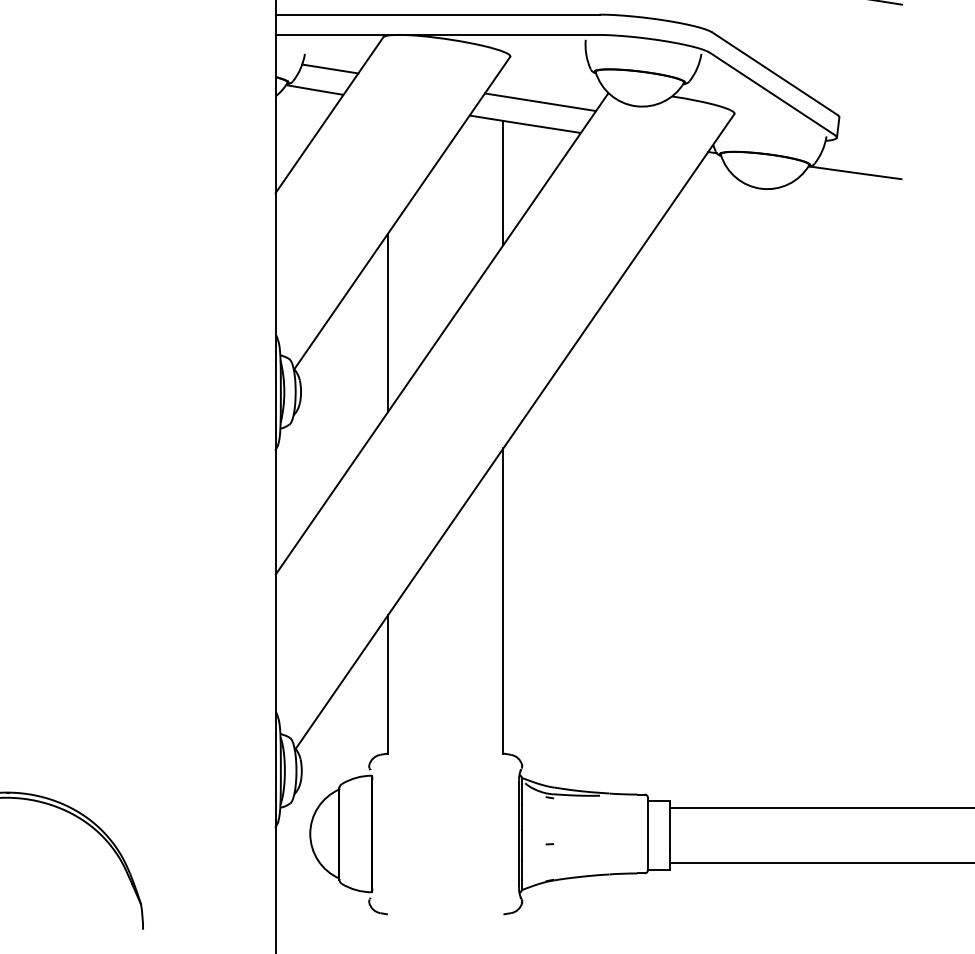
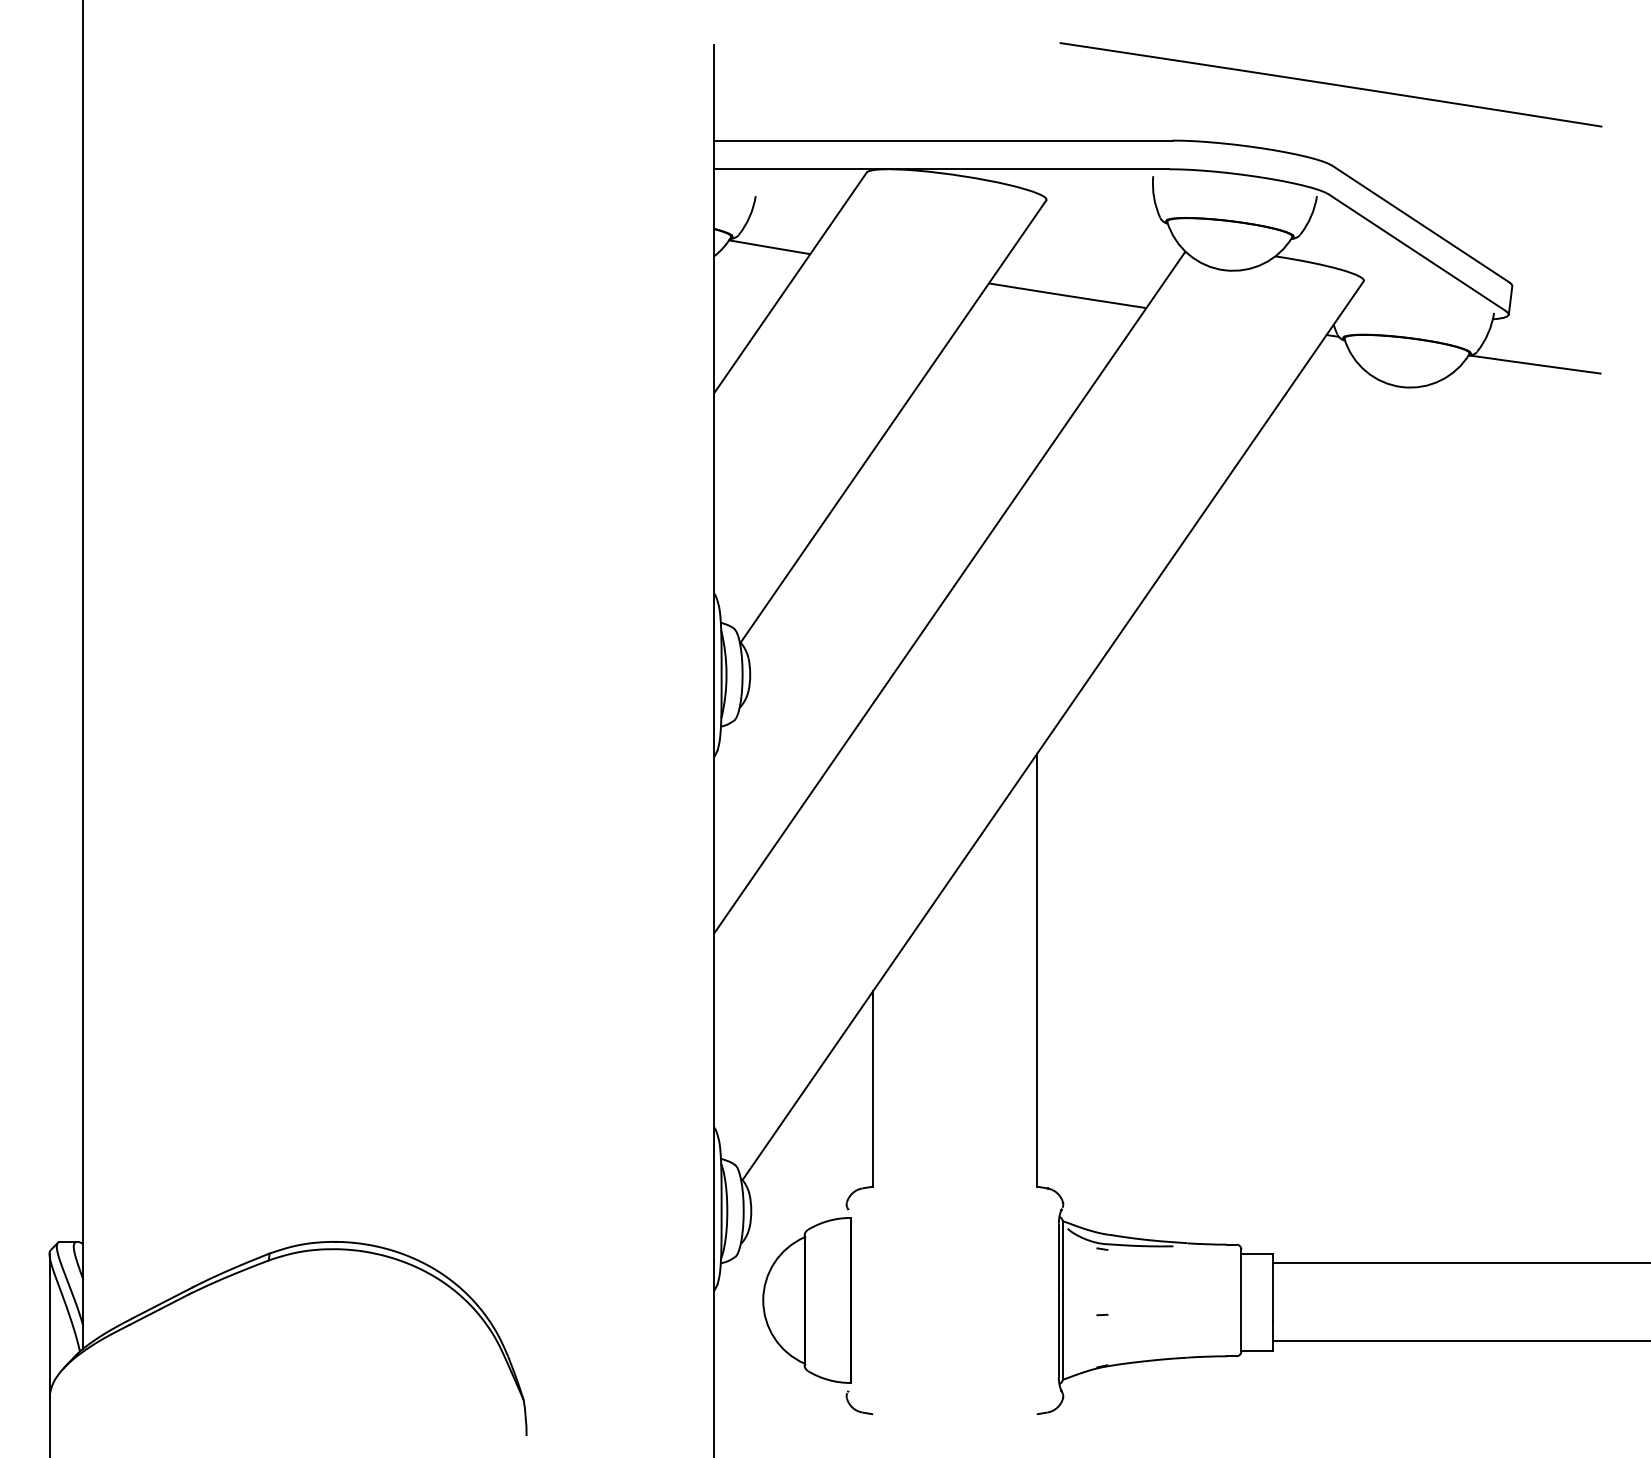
line: (330, 68) -> (791, 217), removed
line: (540, 102) -> (1088, 264), removed
line: (503, 182) -> (1036, 378), removed
line: (388, 322) -> (873, 576), removed

